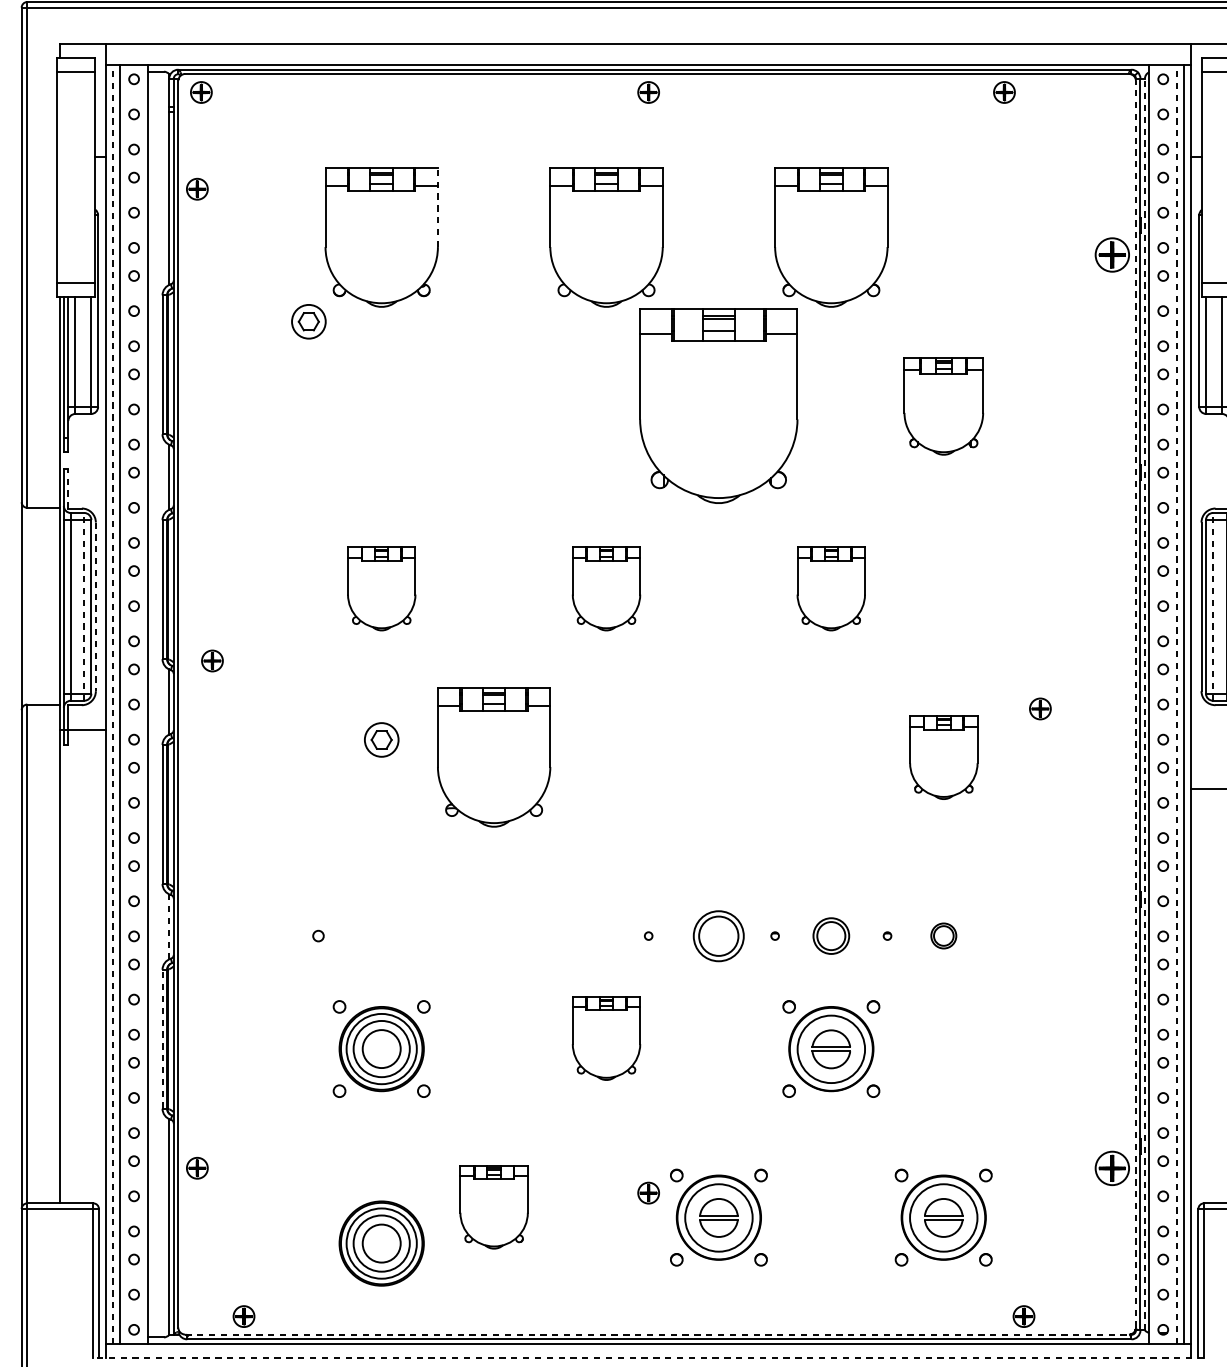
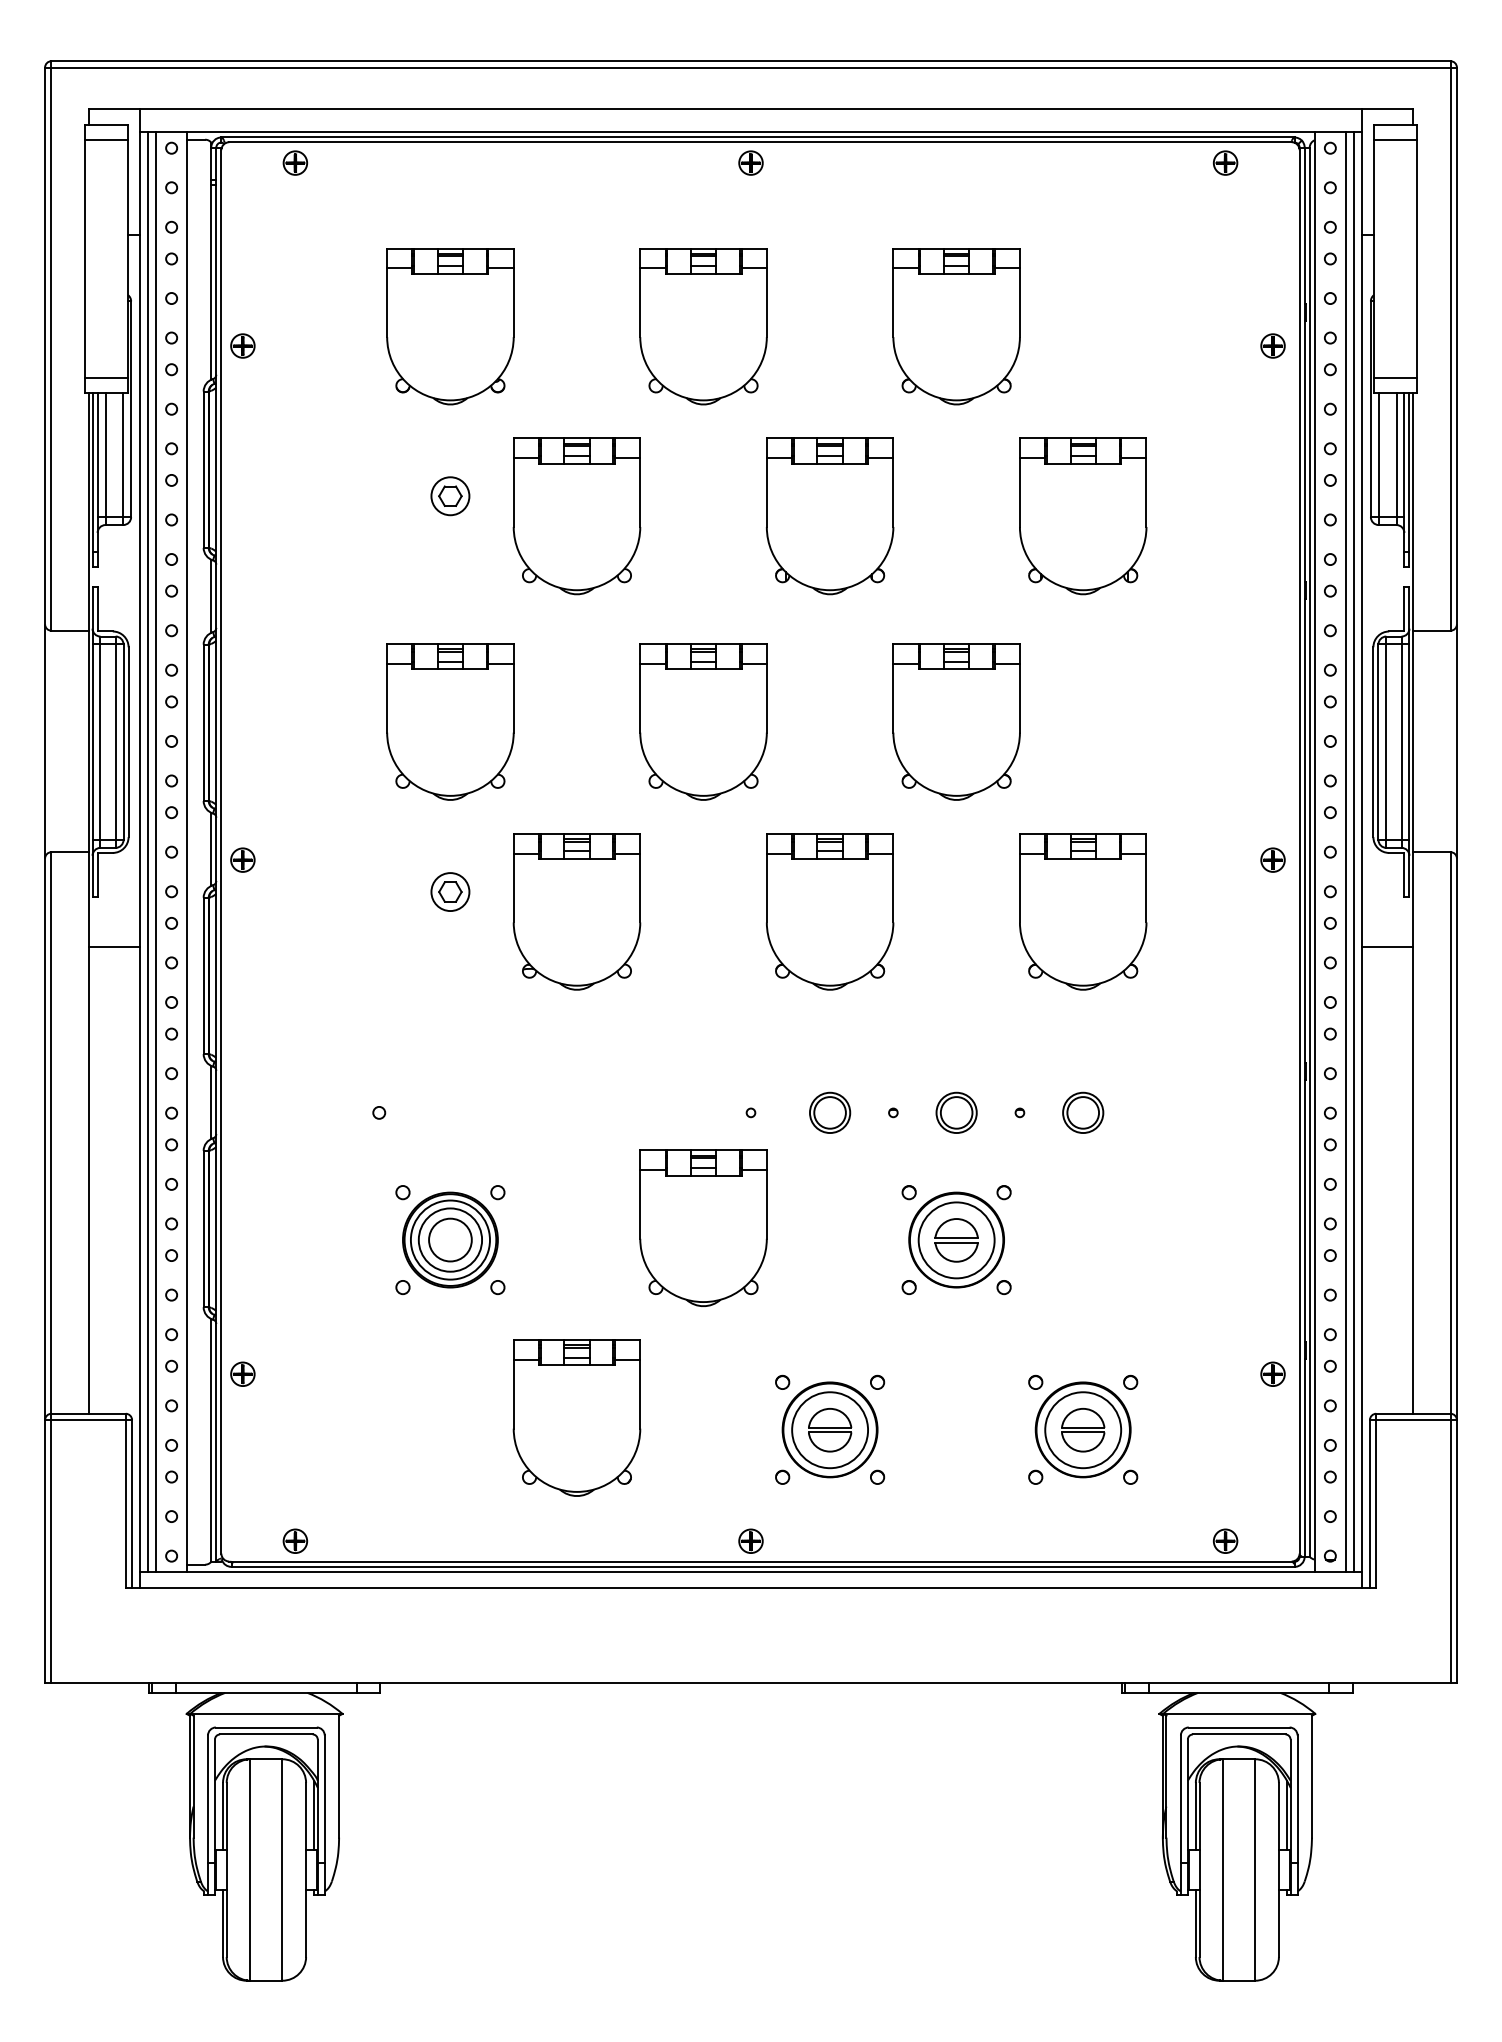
part: (201, 91) -> (295, 162), moved
part: (1004, 91) -> (1225, 162), moved
part: (197, 188) -> (242, 345), moved
line: (437, 207) -> (513, 292), dashed -> solid
part: (1111, 254) -> (1272, 345), size x0.62
part: (308, 322) -> (450, 496), moved
part: (493, 406) -> (576, 516), added
part: (719, 406) -> (830, 516), size x0.71
part: (944, 406) -> (1083, 516), size x1.43
line: (68, 488) -> (97, 608), dashed -> solid
part: (381, 588) -> (450, 721), size x1.67
part: (606, 588) -> (703, 721), size x1.67
part: (831, 588) -> (956, 721), size x1.67
line: (84, 607) -> (115, 742), dashed -> solid
line: (95, 607) -> (128, 742), dashed -> solid
line: (1213, 607) -> (1386, 742), dashed -> solid
part: (212, 660) -> (242, 859), moved
line: (1135, 703) -> (1299, 851), dashed -> solid
line: (112, 704) -> (147, 852), dashed -> solid
line: (1144, 704) -> (1309, 852), dashed -> solid
line: (1177, 704) -> (1346, 852), dashed -> solid
part: (1039, 708) -> (1272, 859), moved
line: (83, 730) -> (114, 947), moved
part: (719, 757) -> (830, 911), added
part: (944, 757) -> (1083, 911), size x1.67
line: (169, 926) -> (211, 1102), dashed -> solid
part: (719, 935) -> (830, 1112), size x0.71
part: (944, 935) -> (1083, 1112), size x1.43
part: (606, 1037) -> (703, 1227), size x1.67
line: (162, 1038) -> (203, 1228), dashed -> solid
part: (1111, 1167) -> (1272, 1373), size x0.62
part: (648, 1192) -> (750, 1540), moved
part: (493, 1206) -> (576, 1417), size x1.67
part: (381, 1243) -> (450, 1458), removed
part: (1023, 1315) -> (1225, 1540), moved
line: (658, 1334) -> (761, 1561), dashed -> solid
line: (648, 1357) -> (750, 1587), dashed -> solid

